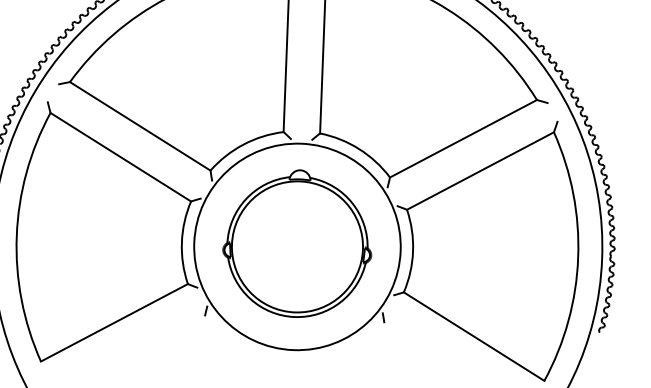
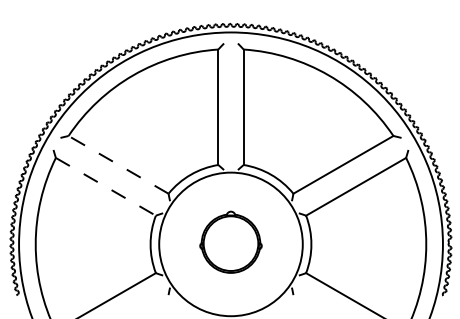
line: (140, 125) -> (118, 164), solid -> dashed
line: (120, 156) -> (105, 186), solid -> dashed
part: (296, 244) -> (230, 242), size x0.6

